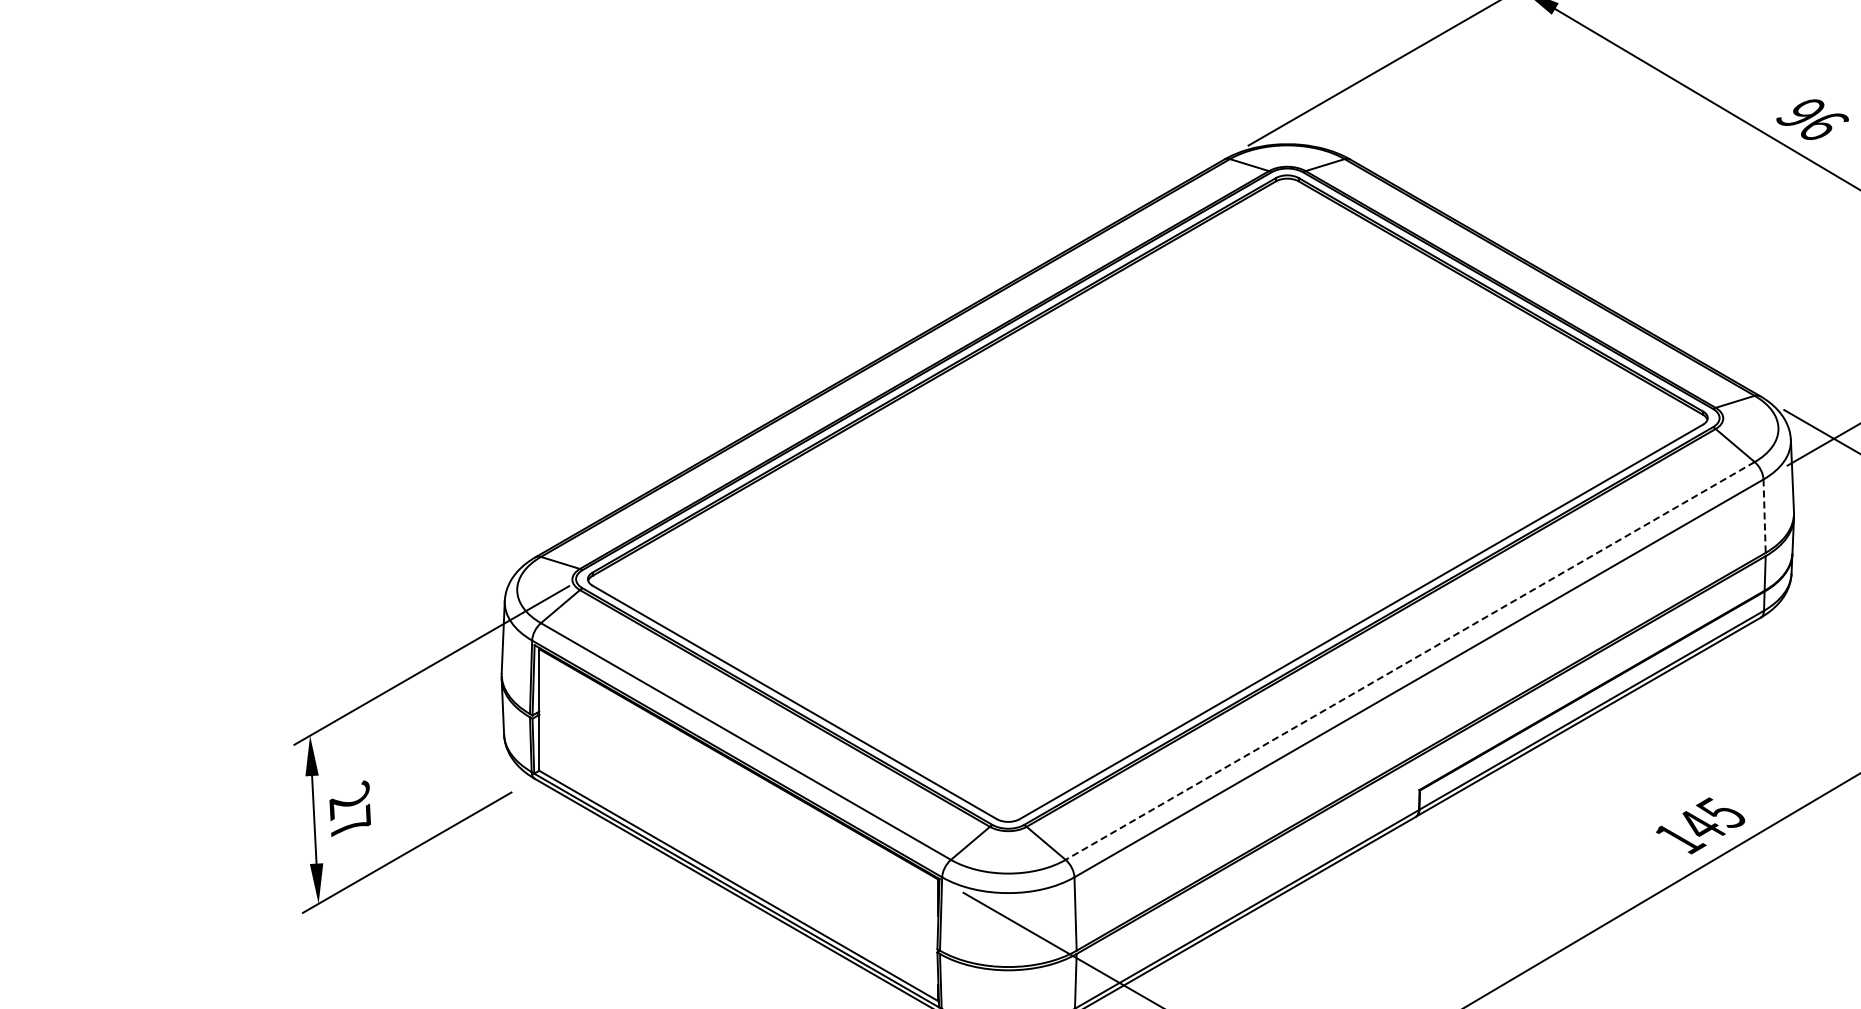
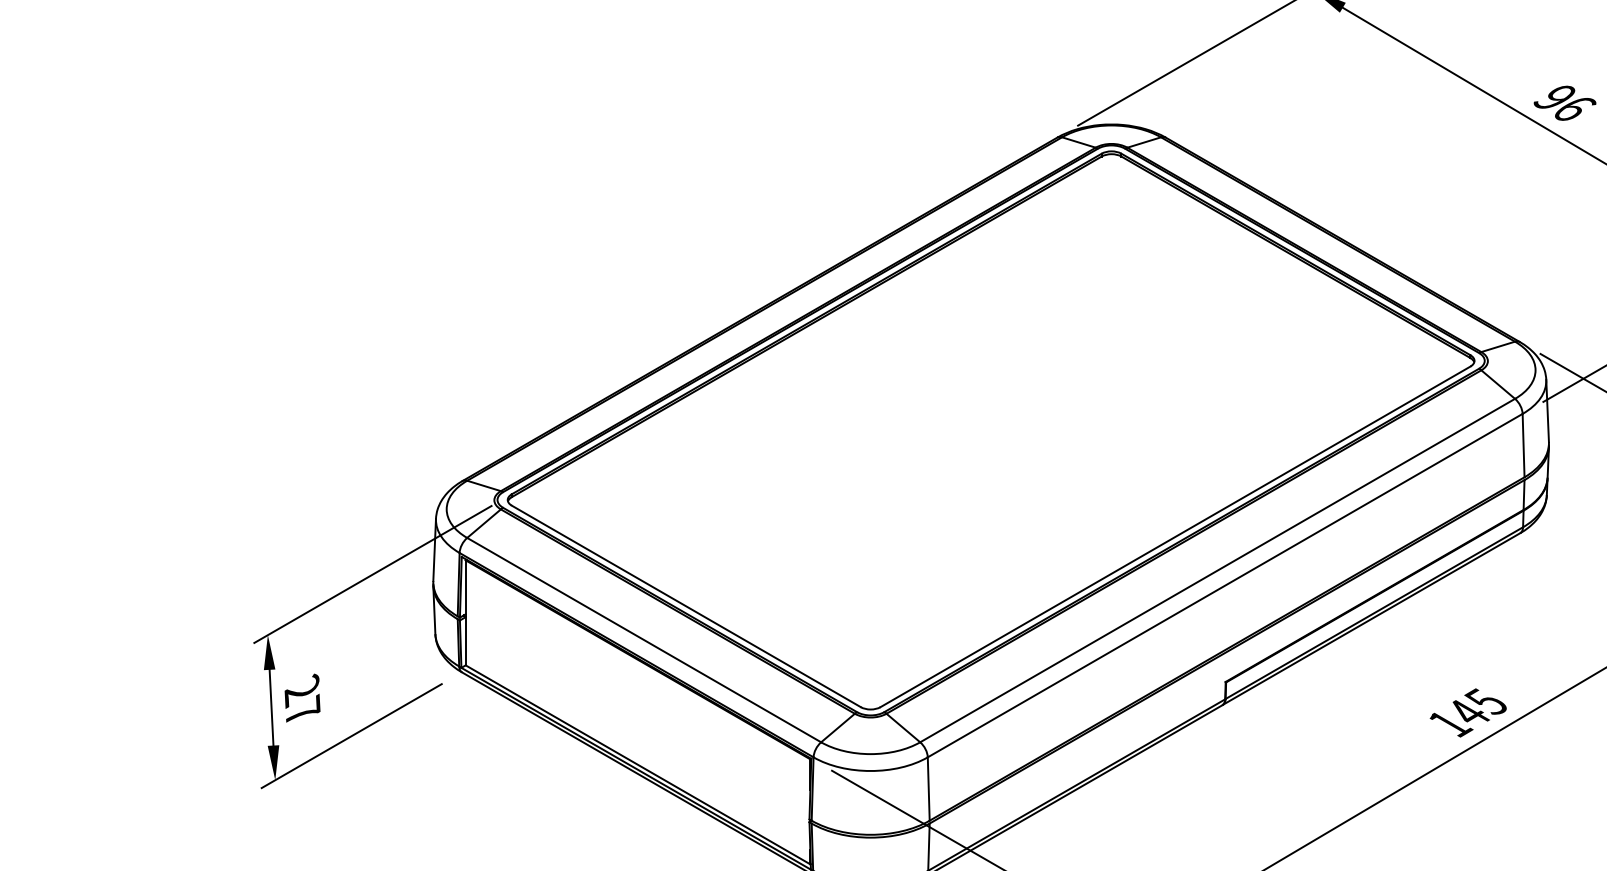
line: (1764, 516) -> (1523, 445), dashed -> solid
line: (1410, 660) -> (1217, 570), dashed -> solid

